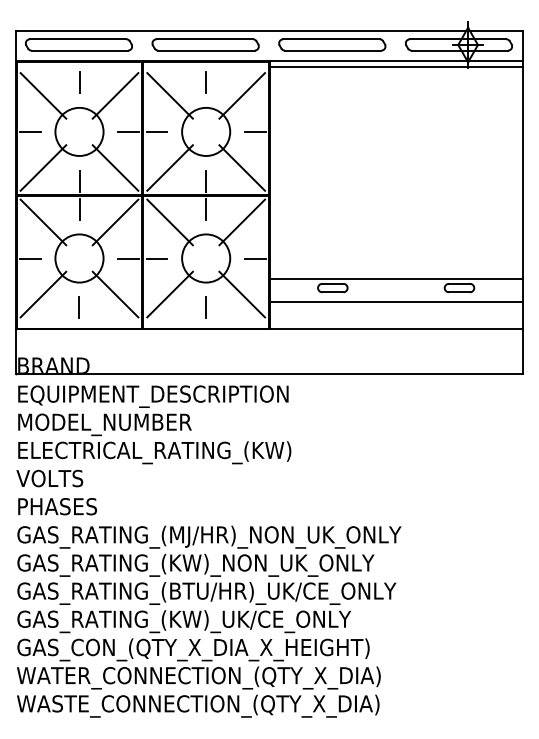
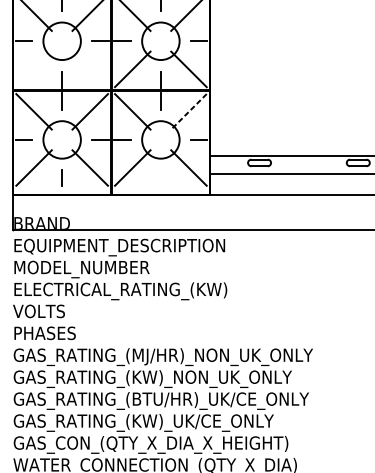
line: (43, 167) -> (34, 69), removed
line: (115, 167) -> (90, 69), removed
line: (241, 222) -> (188, 111), solid -> dashed
line: (205, 307) -> (160, 178), removed

